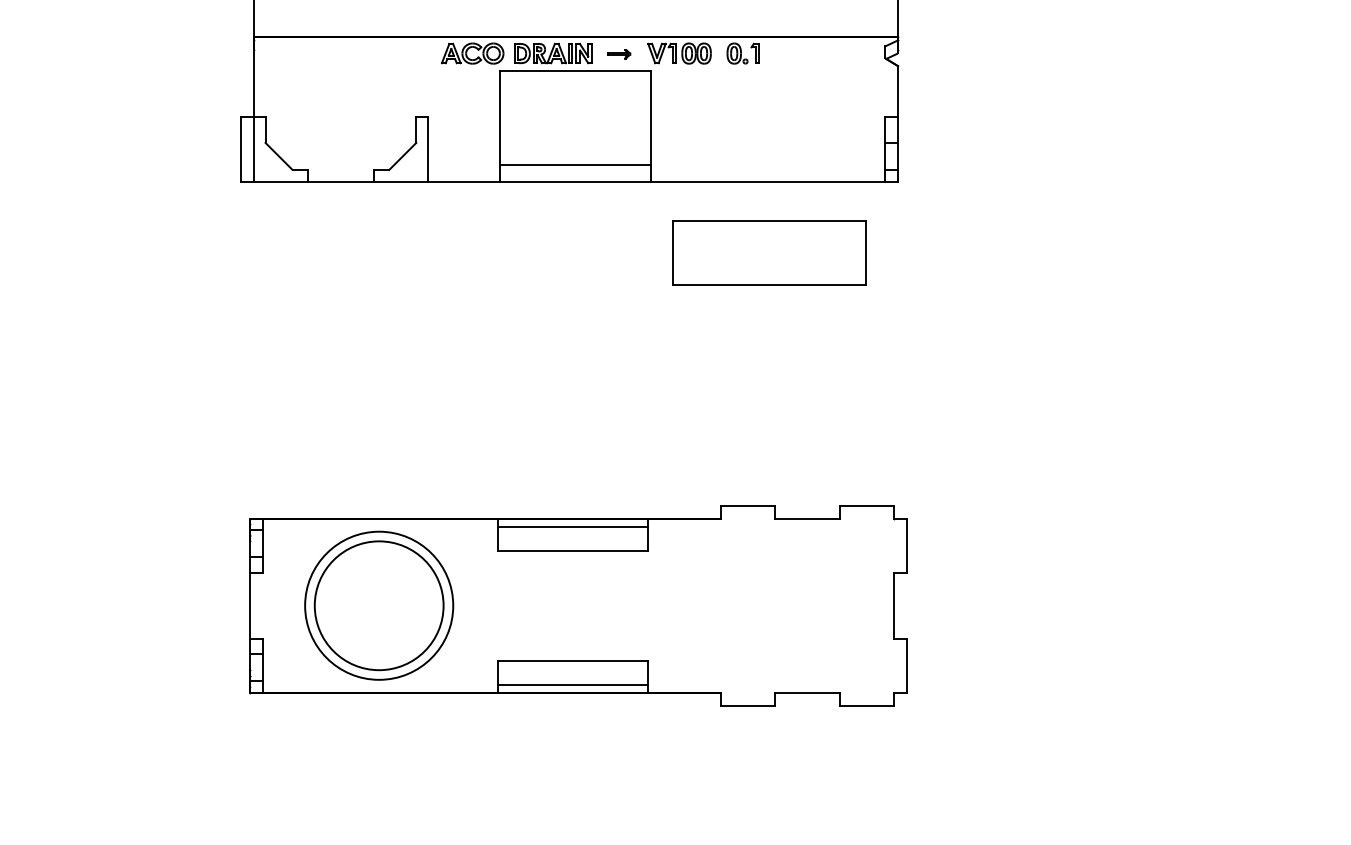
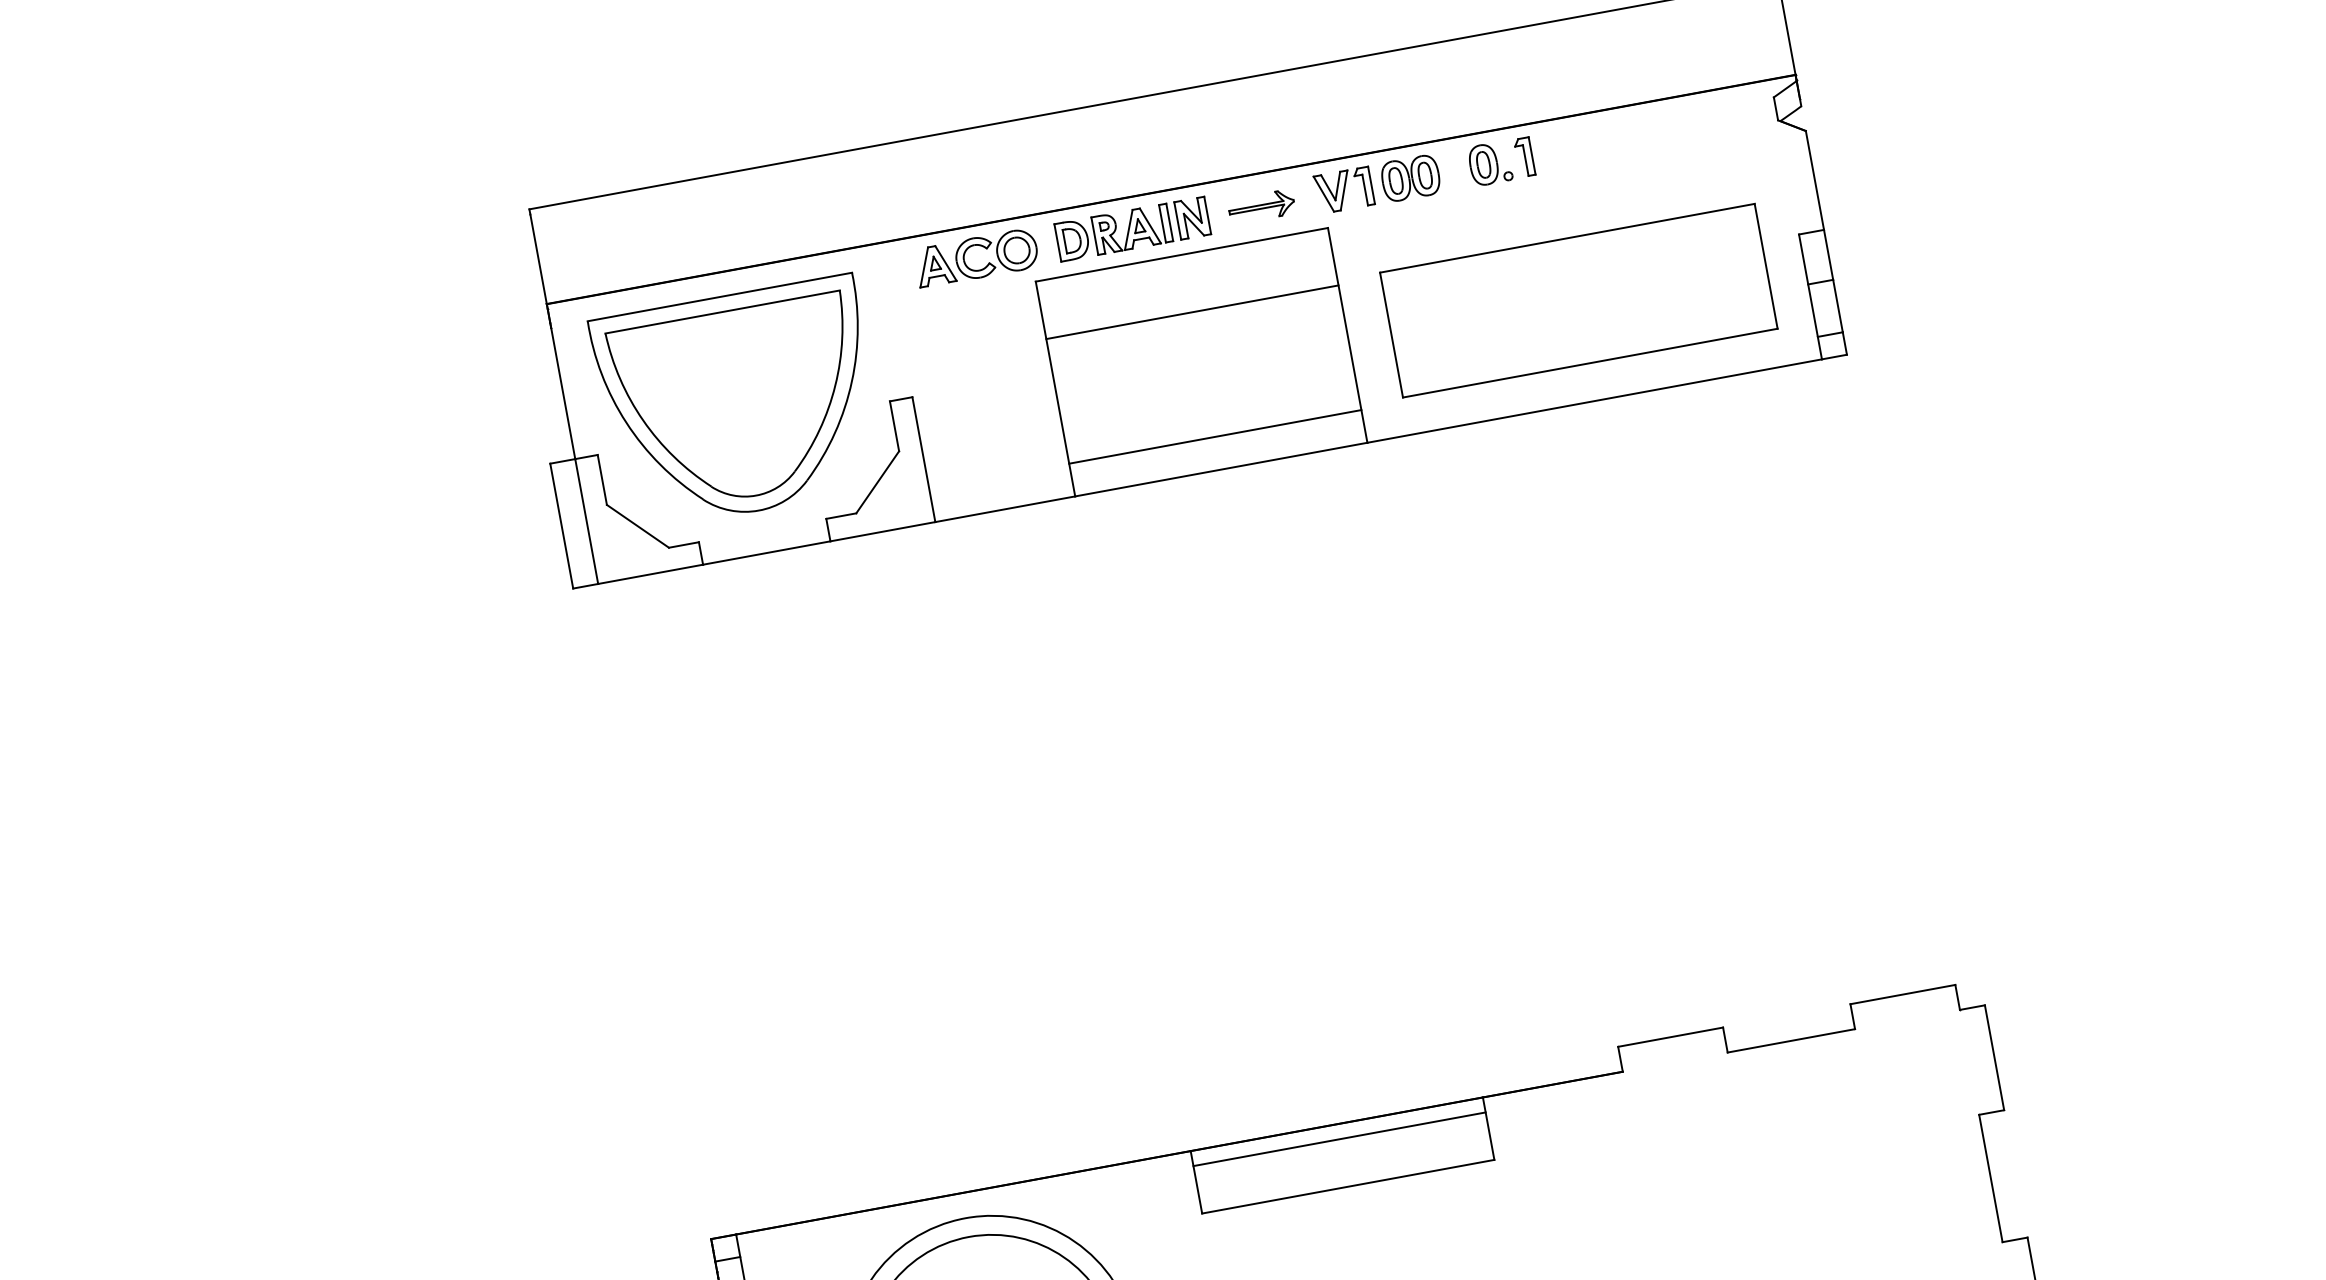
part: (619, 53) -> (1261, 205), size x1.43
line: (575, 100) -> (1192, 312), added
part: (340, 104) -> (738, 403), added
part: (769, 252) -> (1579, 299), moved

